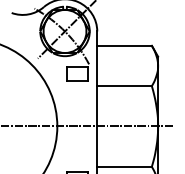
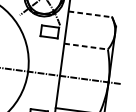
line: (125, 45) -> (91, 14), solid -> dashed
line: (125, 86) -> (86, 46), solid -> dashed

